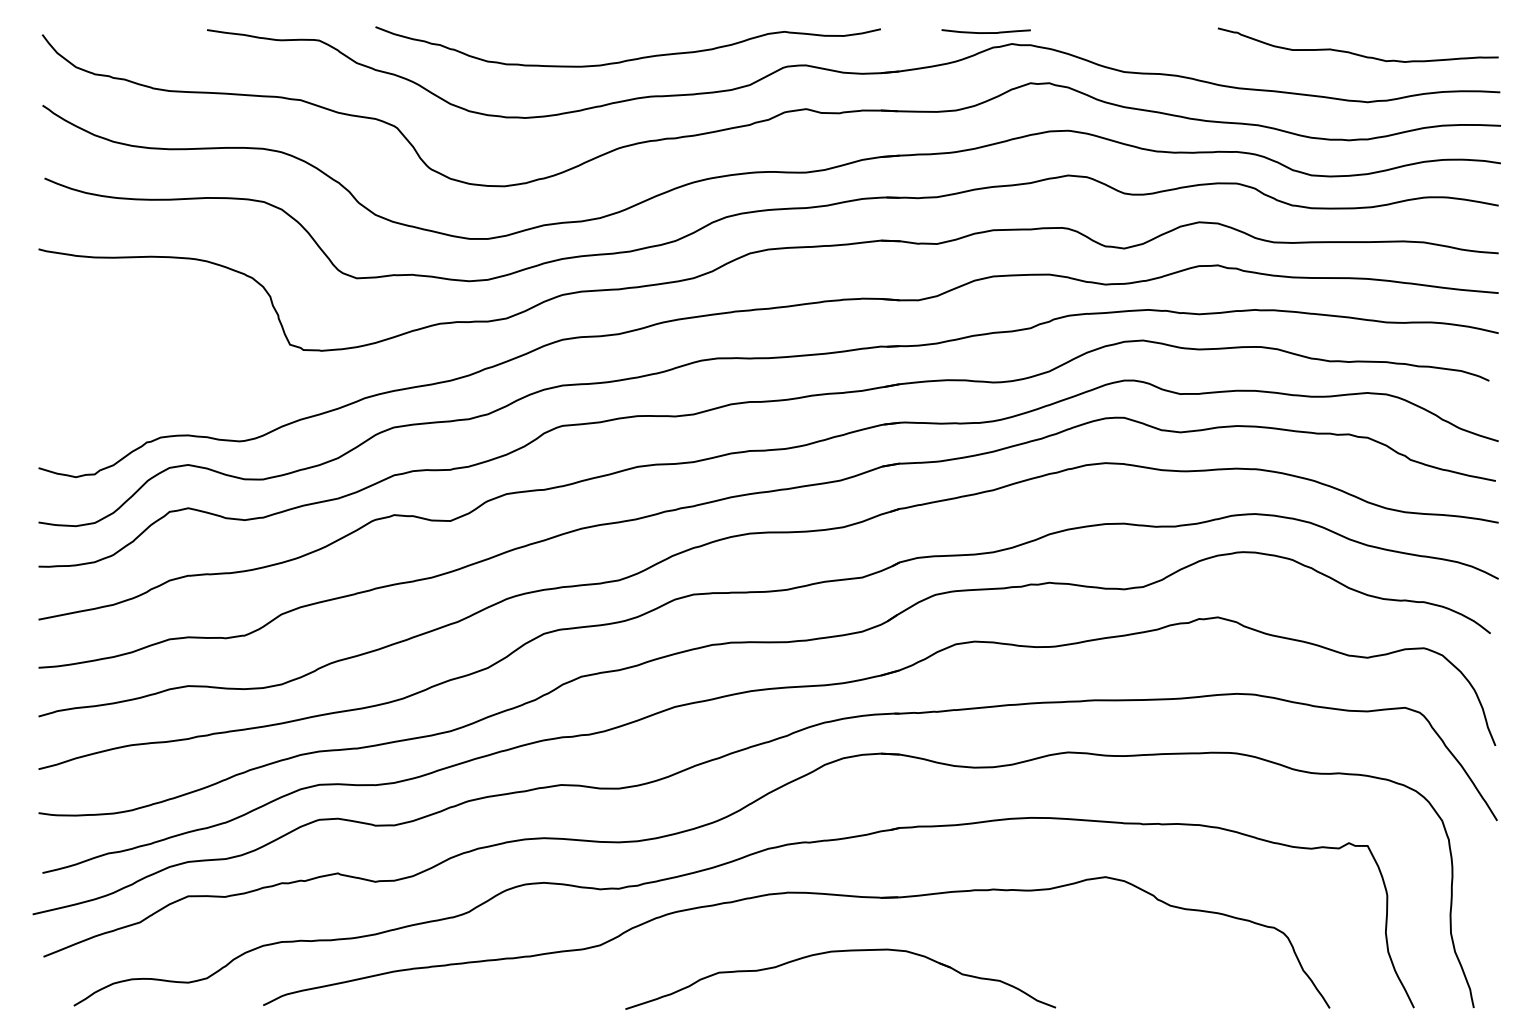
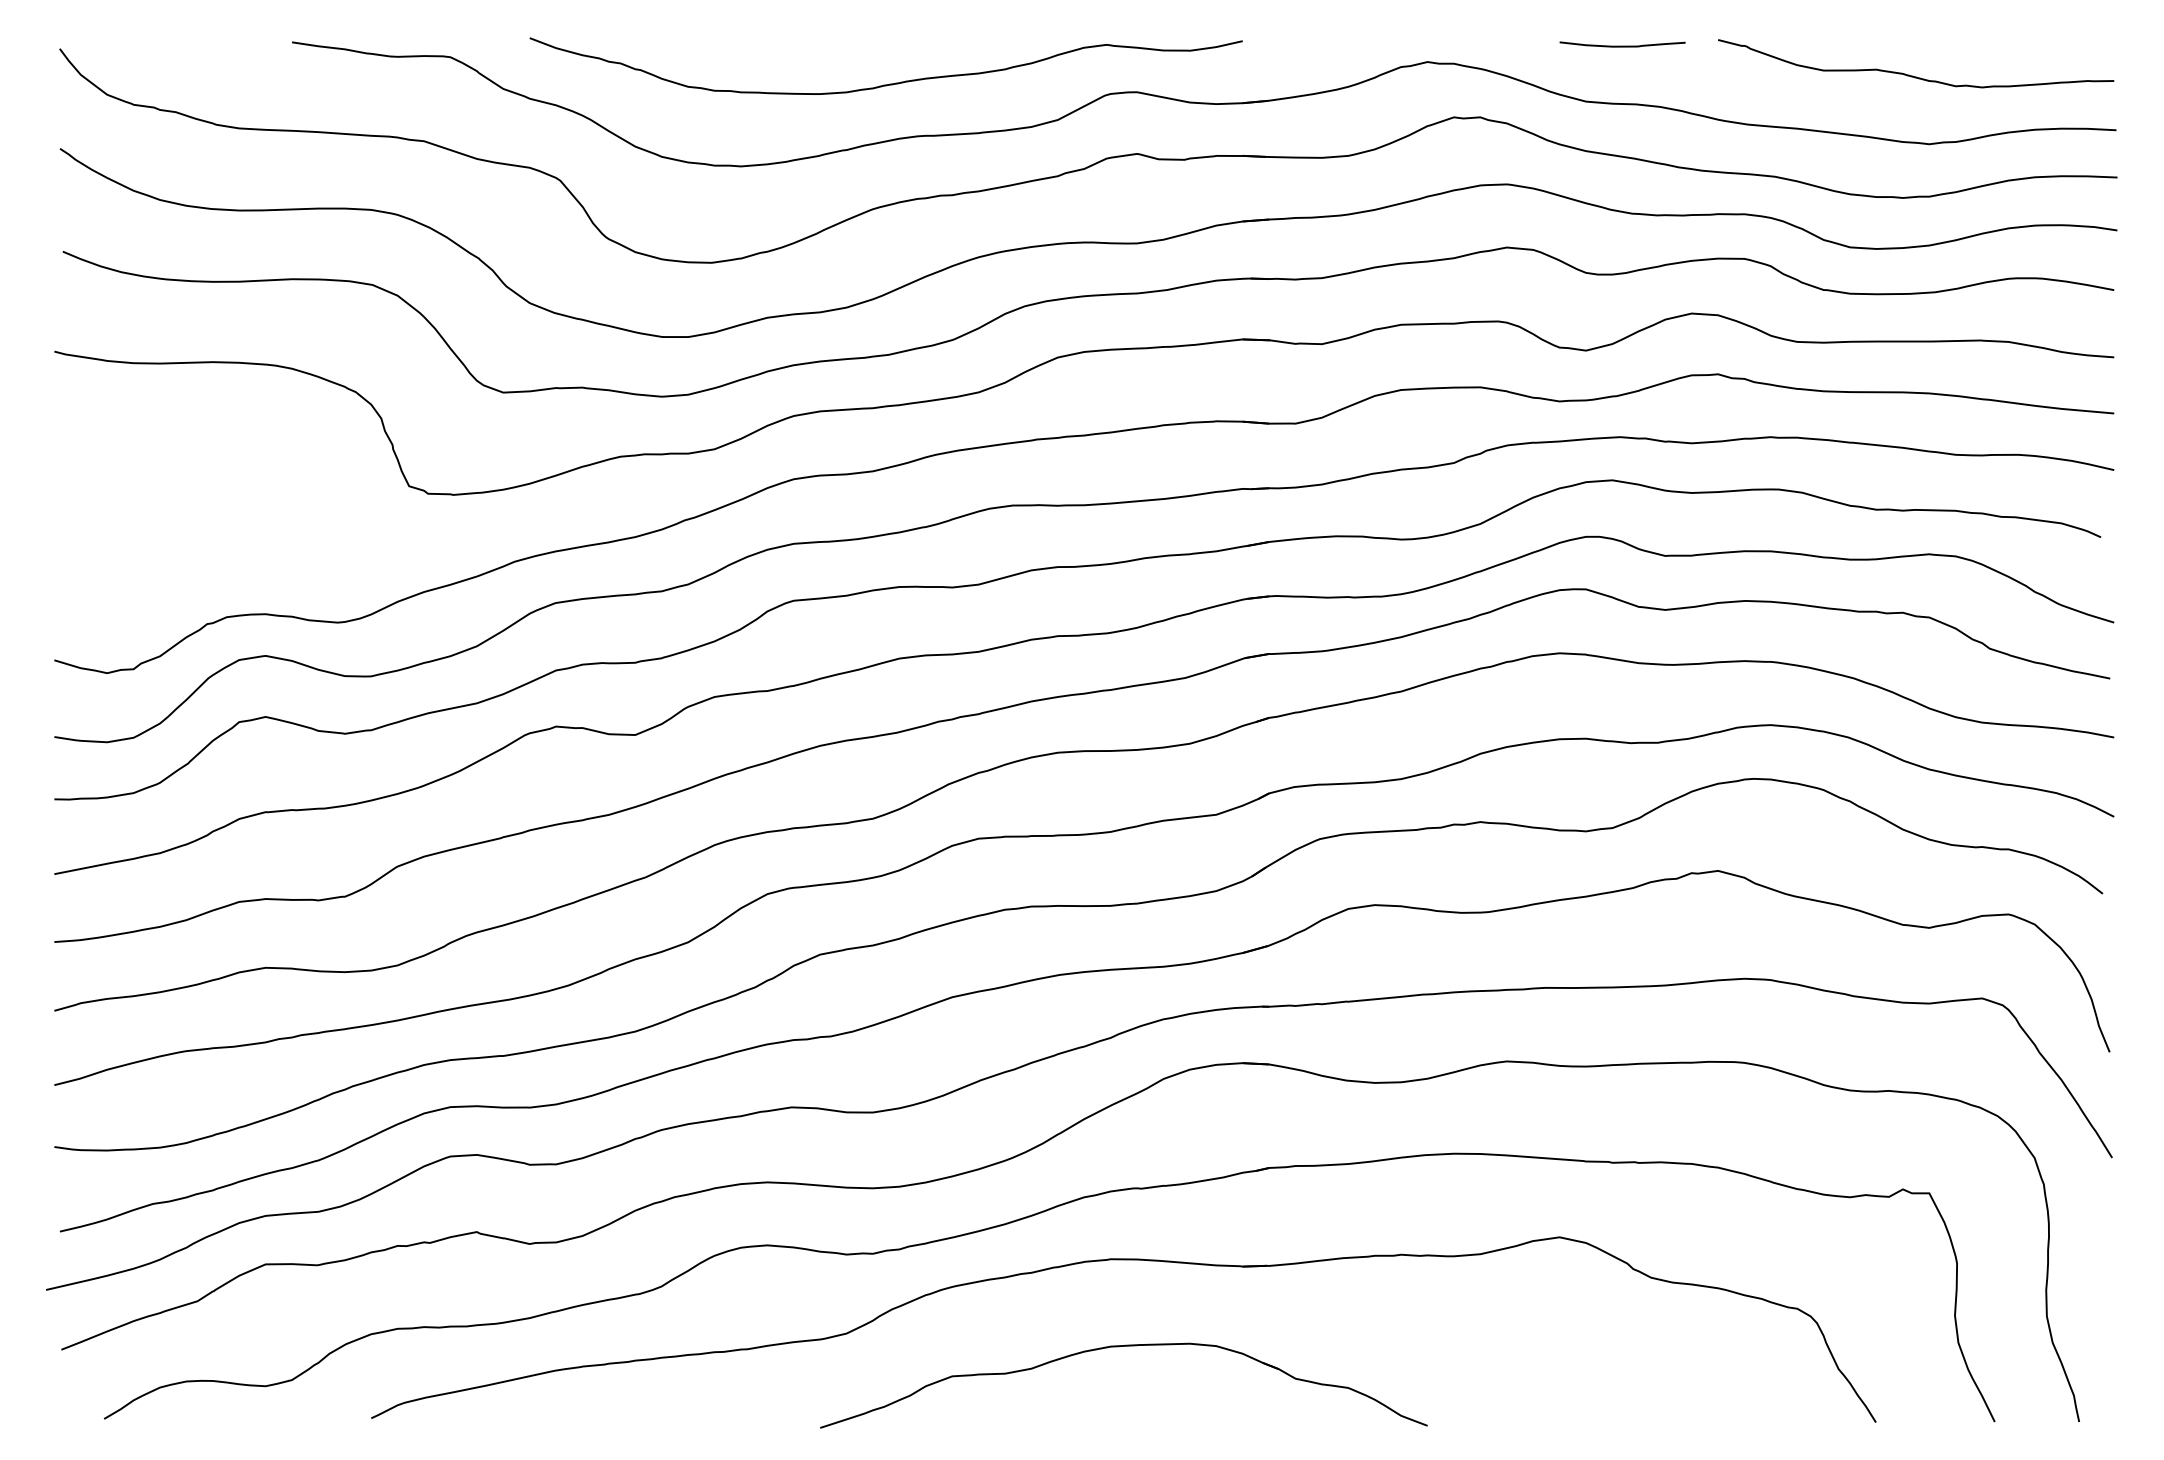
curve: (985, 32) -> (1621, 45), moved
part: (839, 952) -> (1122, 1347), moved

